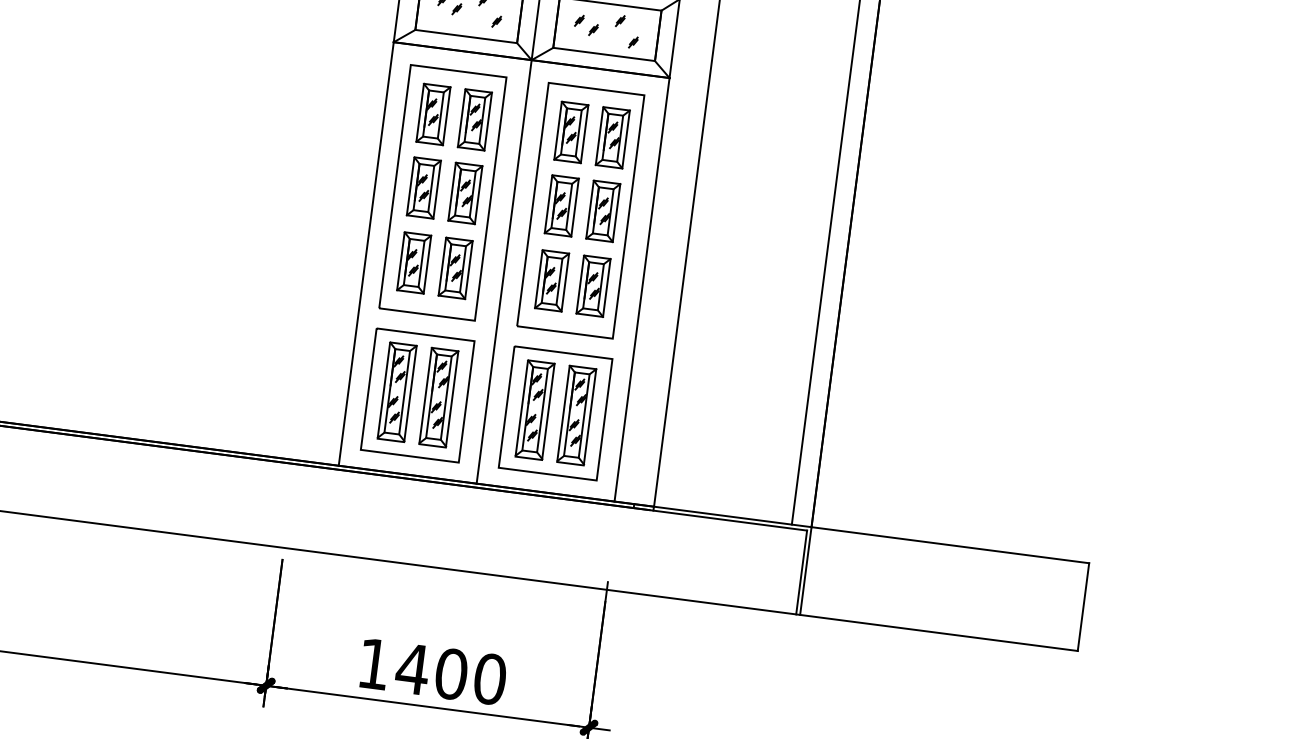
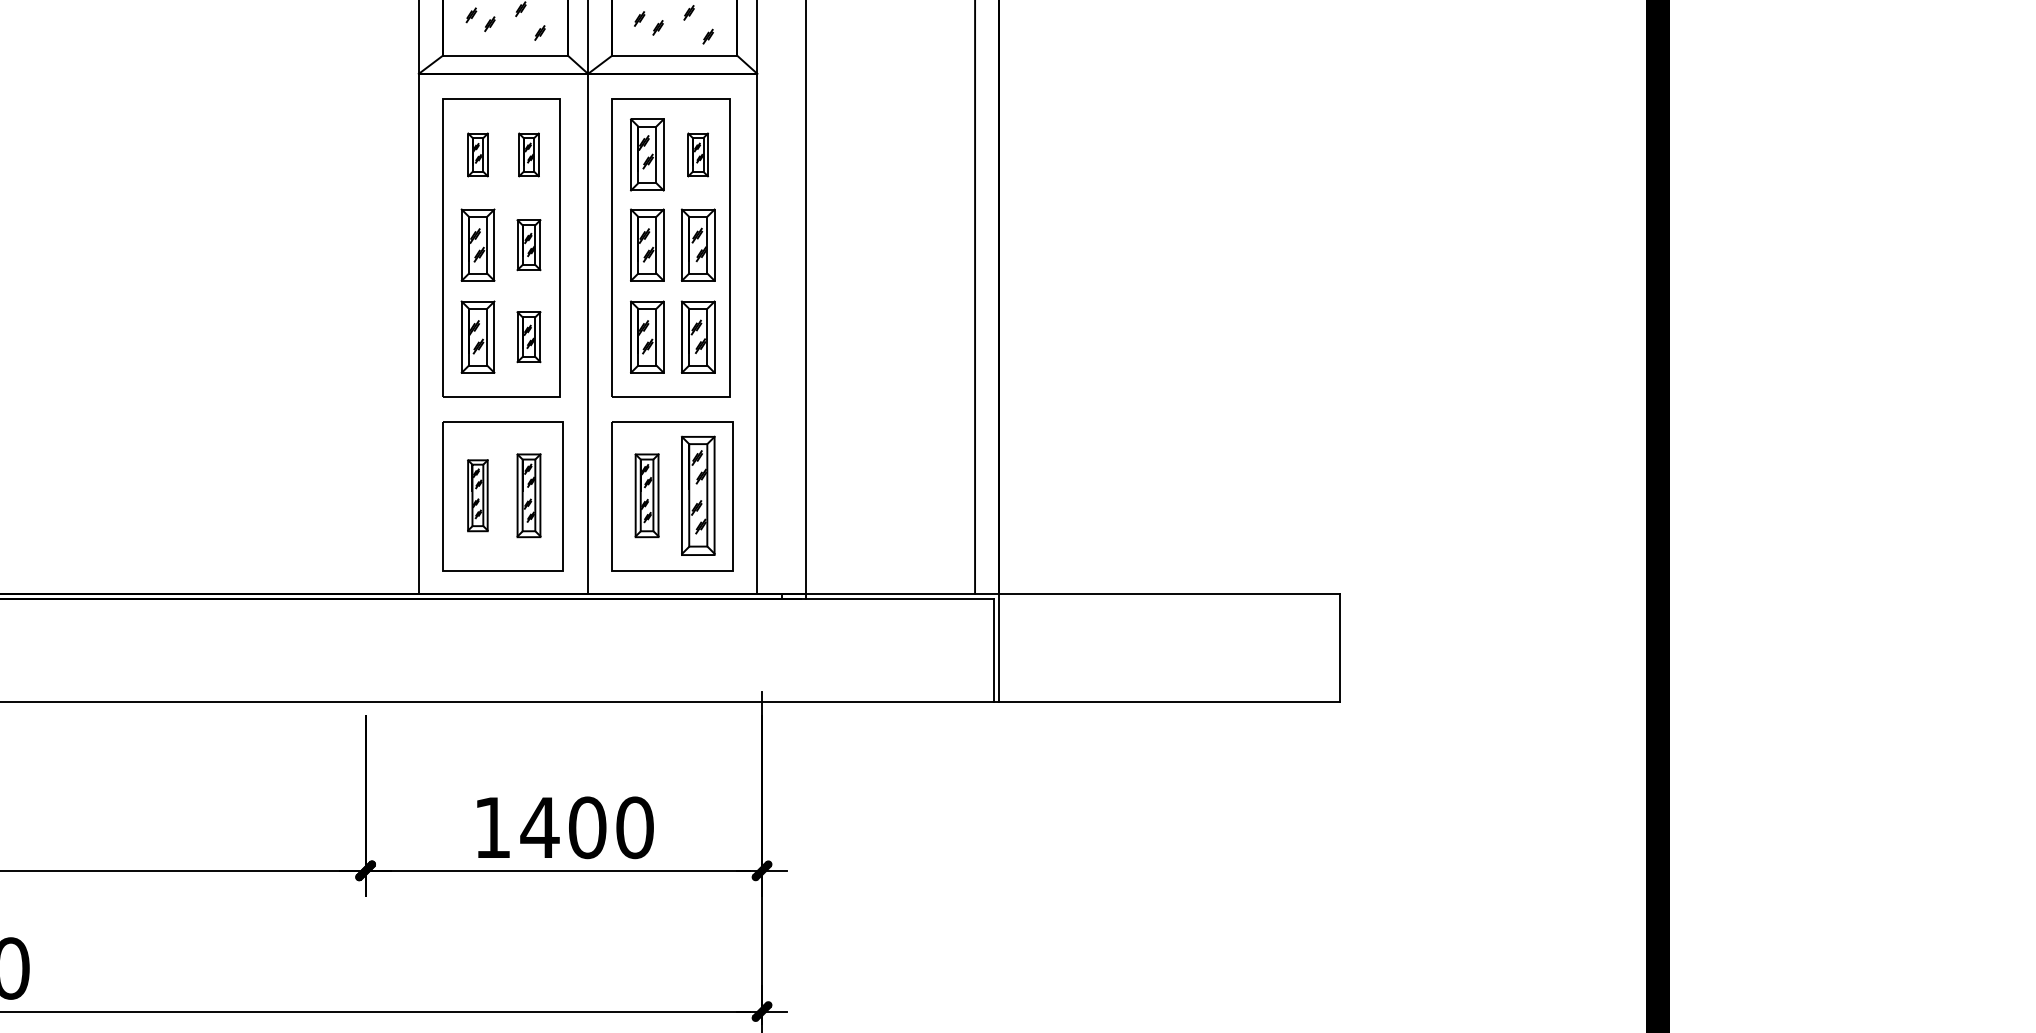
part: (433, 114) -> (477, 154), size x0.6
part: (474, 119) -> (528, 154), size x0.6
part: (612, 137) -> (697, 154), size x0.6
part: (465, 192) -> (528, 244), size x0.7
part: (455, 267) -> (528, 336), size x0.7
part: (396, 391) -> (477, 495), size x0.6
part: (438, 397) -> (528, 495), size x0.7
part: (534, 409) -> (646, 495), size x0.7

